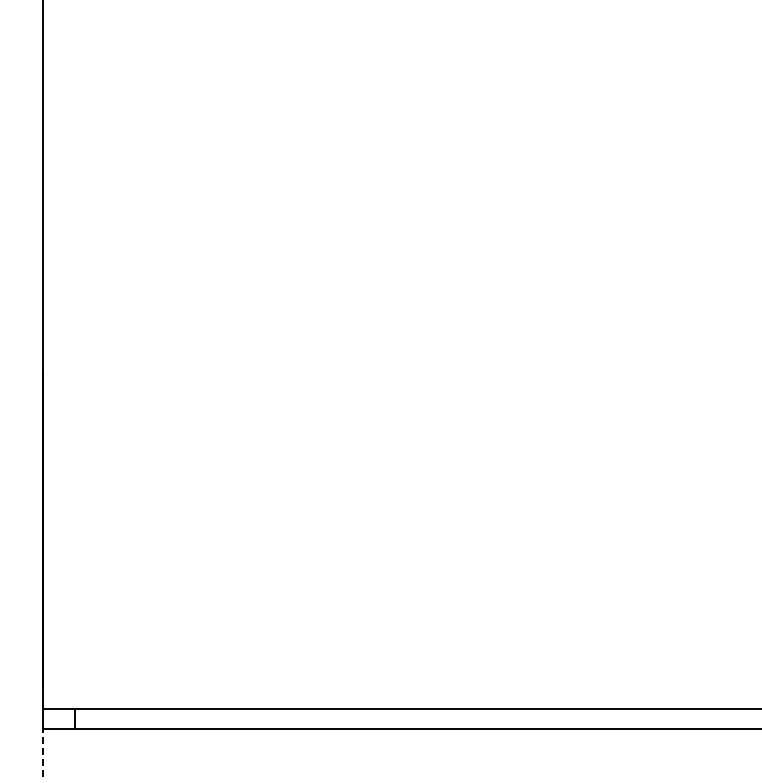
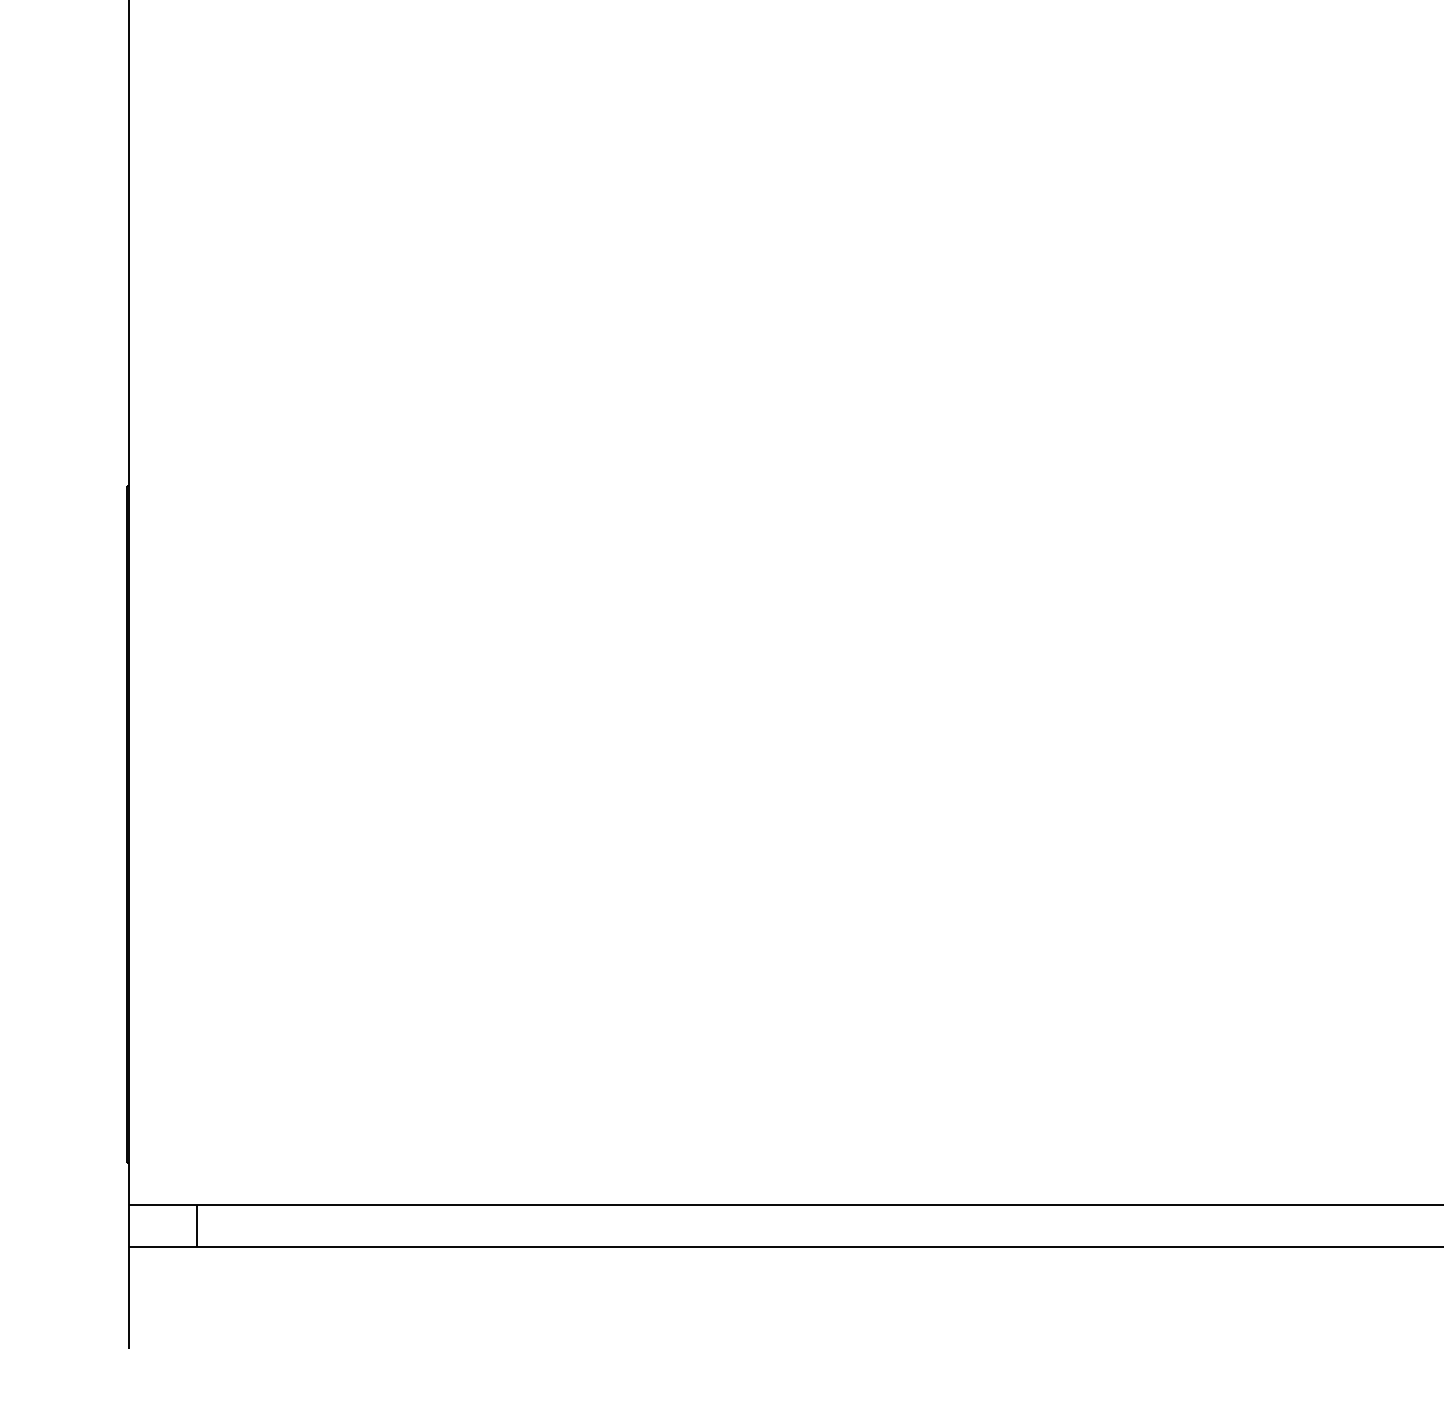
line: (43, 752) -> (129, 1297), dashed -> solid

